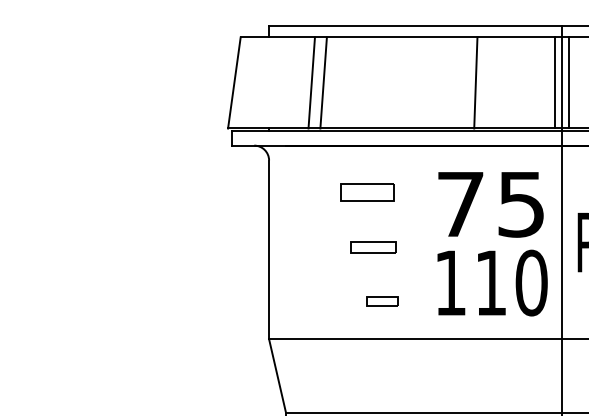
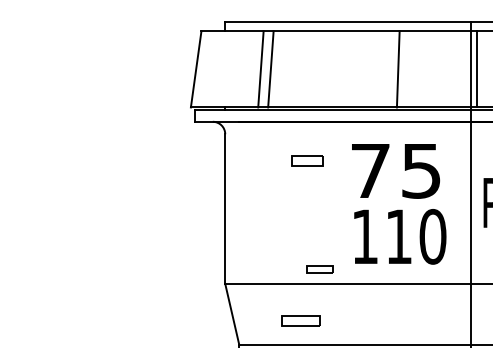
line: (554, 83) -> (464, 69), removed
part: (367, 191) -> (307, 160), size x0.7
text: (490, 205) -> (395, 171), moved
part: (372, 246) -> (300, 320), moved
text: (492, 282) -> (400, 236), moved
part: (381, 301) -> (319, 269), moved

